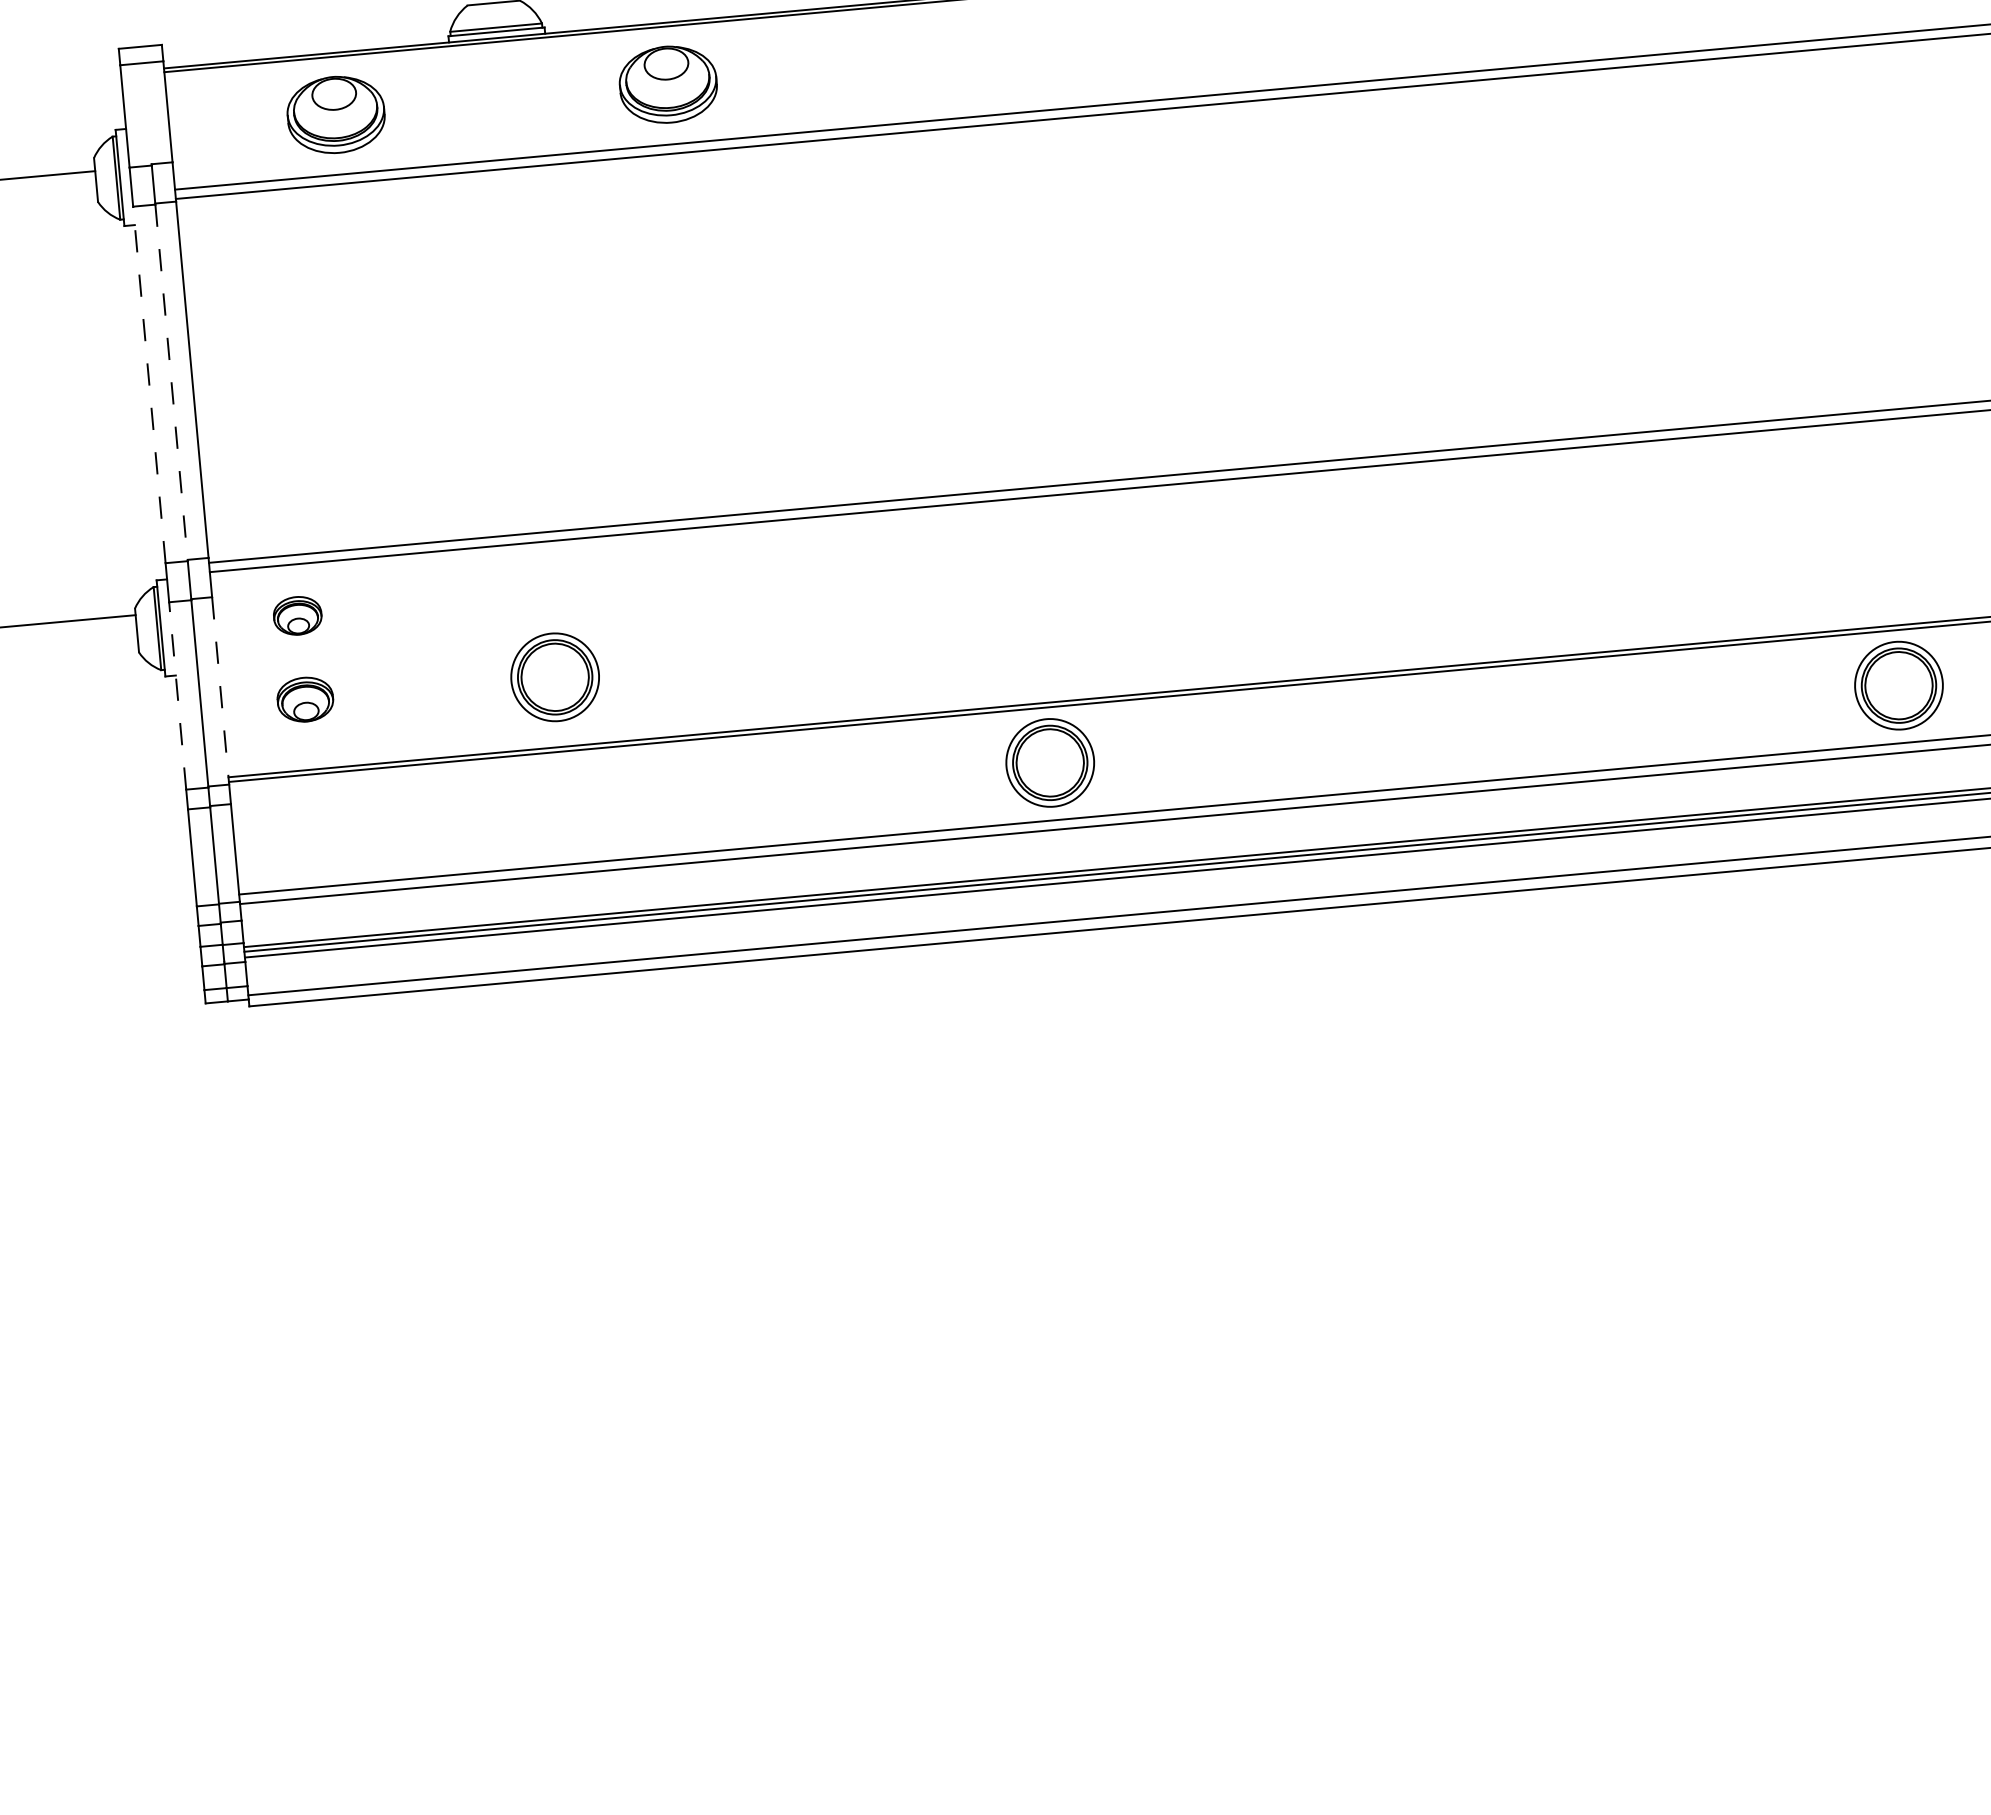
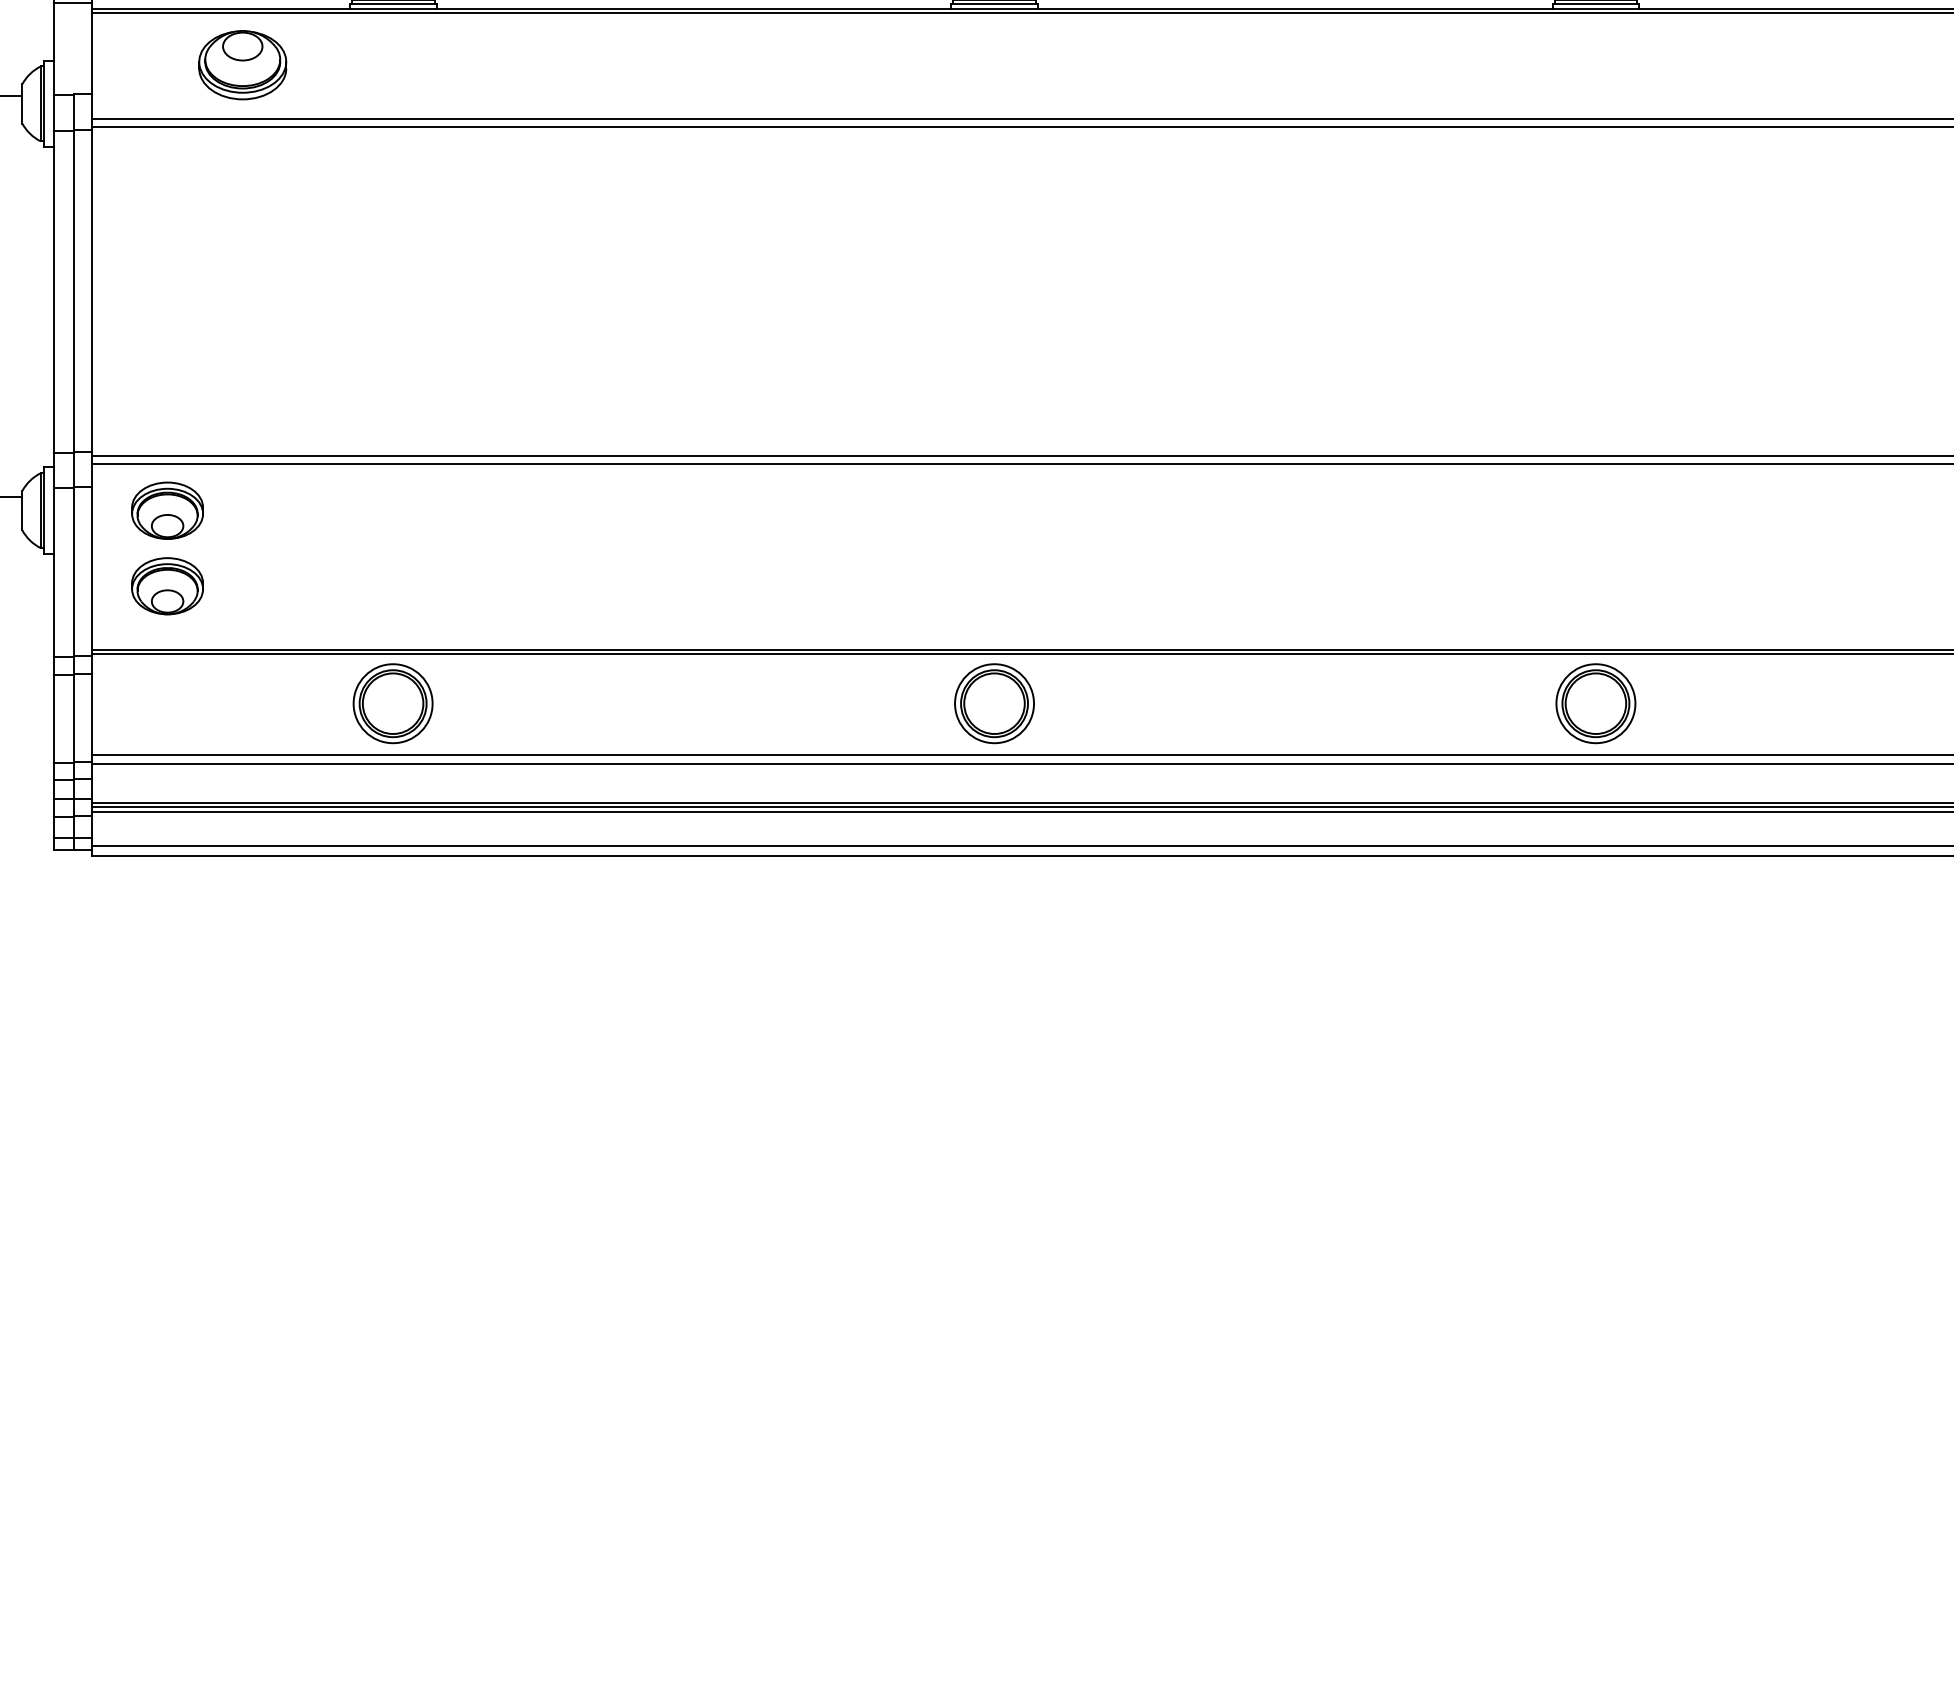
part: (668, 85) -> (542, 65), removed
line: (171, 382) -> (73, 291), dashed -> solid
line: (149, 384) -> (53, 291), dashed -> solid
part: (297, 615) -> (167, 510), size x1.67
part: (554, 677) -> (392, 703), moved
line: (220, 690) -> (92, 571), dashed -> solid
line: (177, 695) -> (53, 572), dashed -> solid
part: (305, 699) -> (167, 586), size x1.43
part: (1050, 762) -> (994, 703), moved

